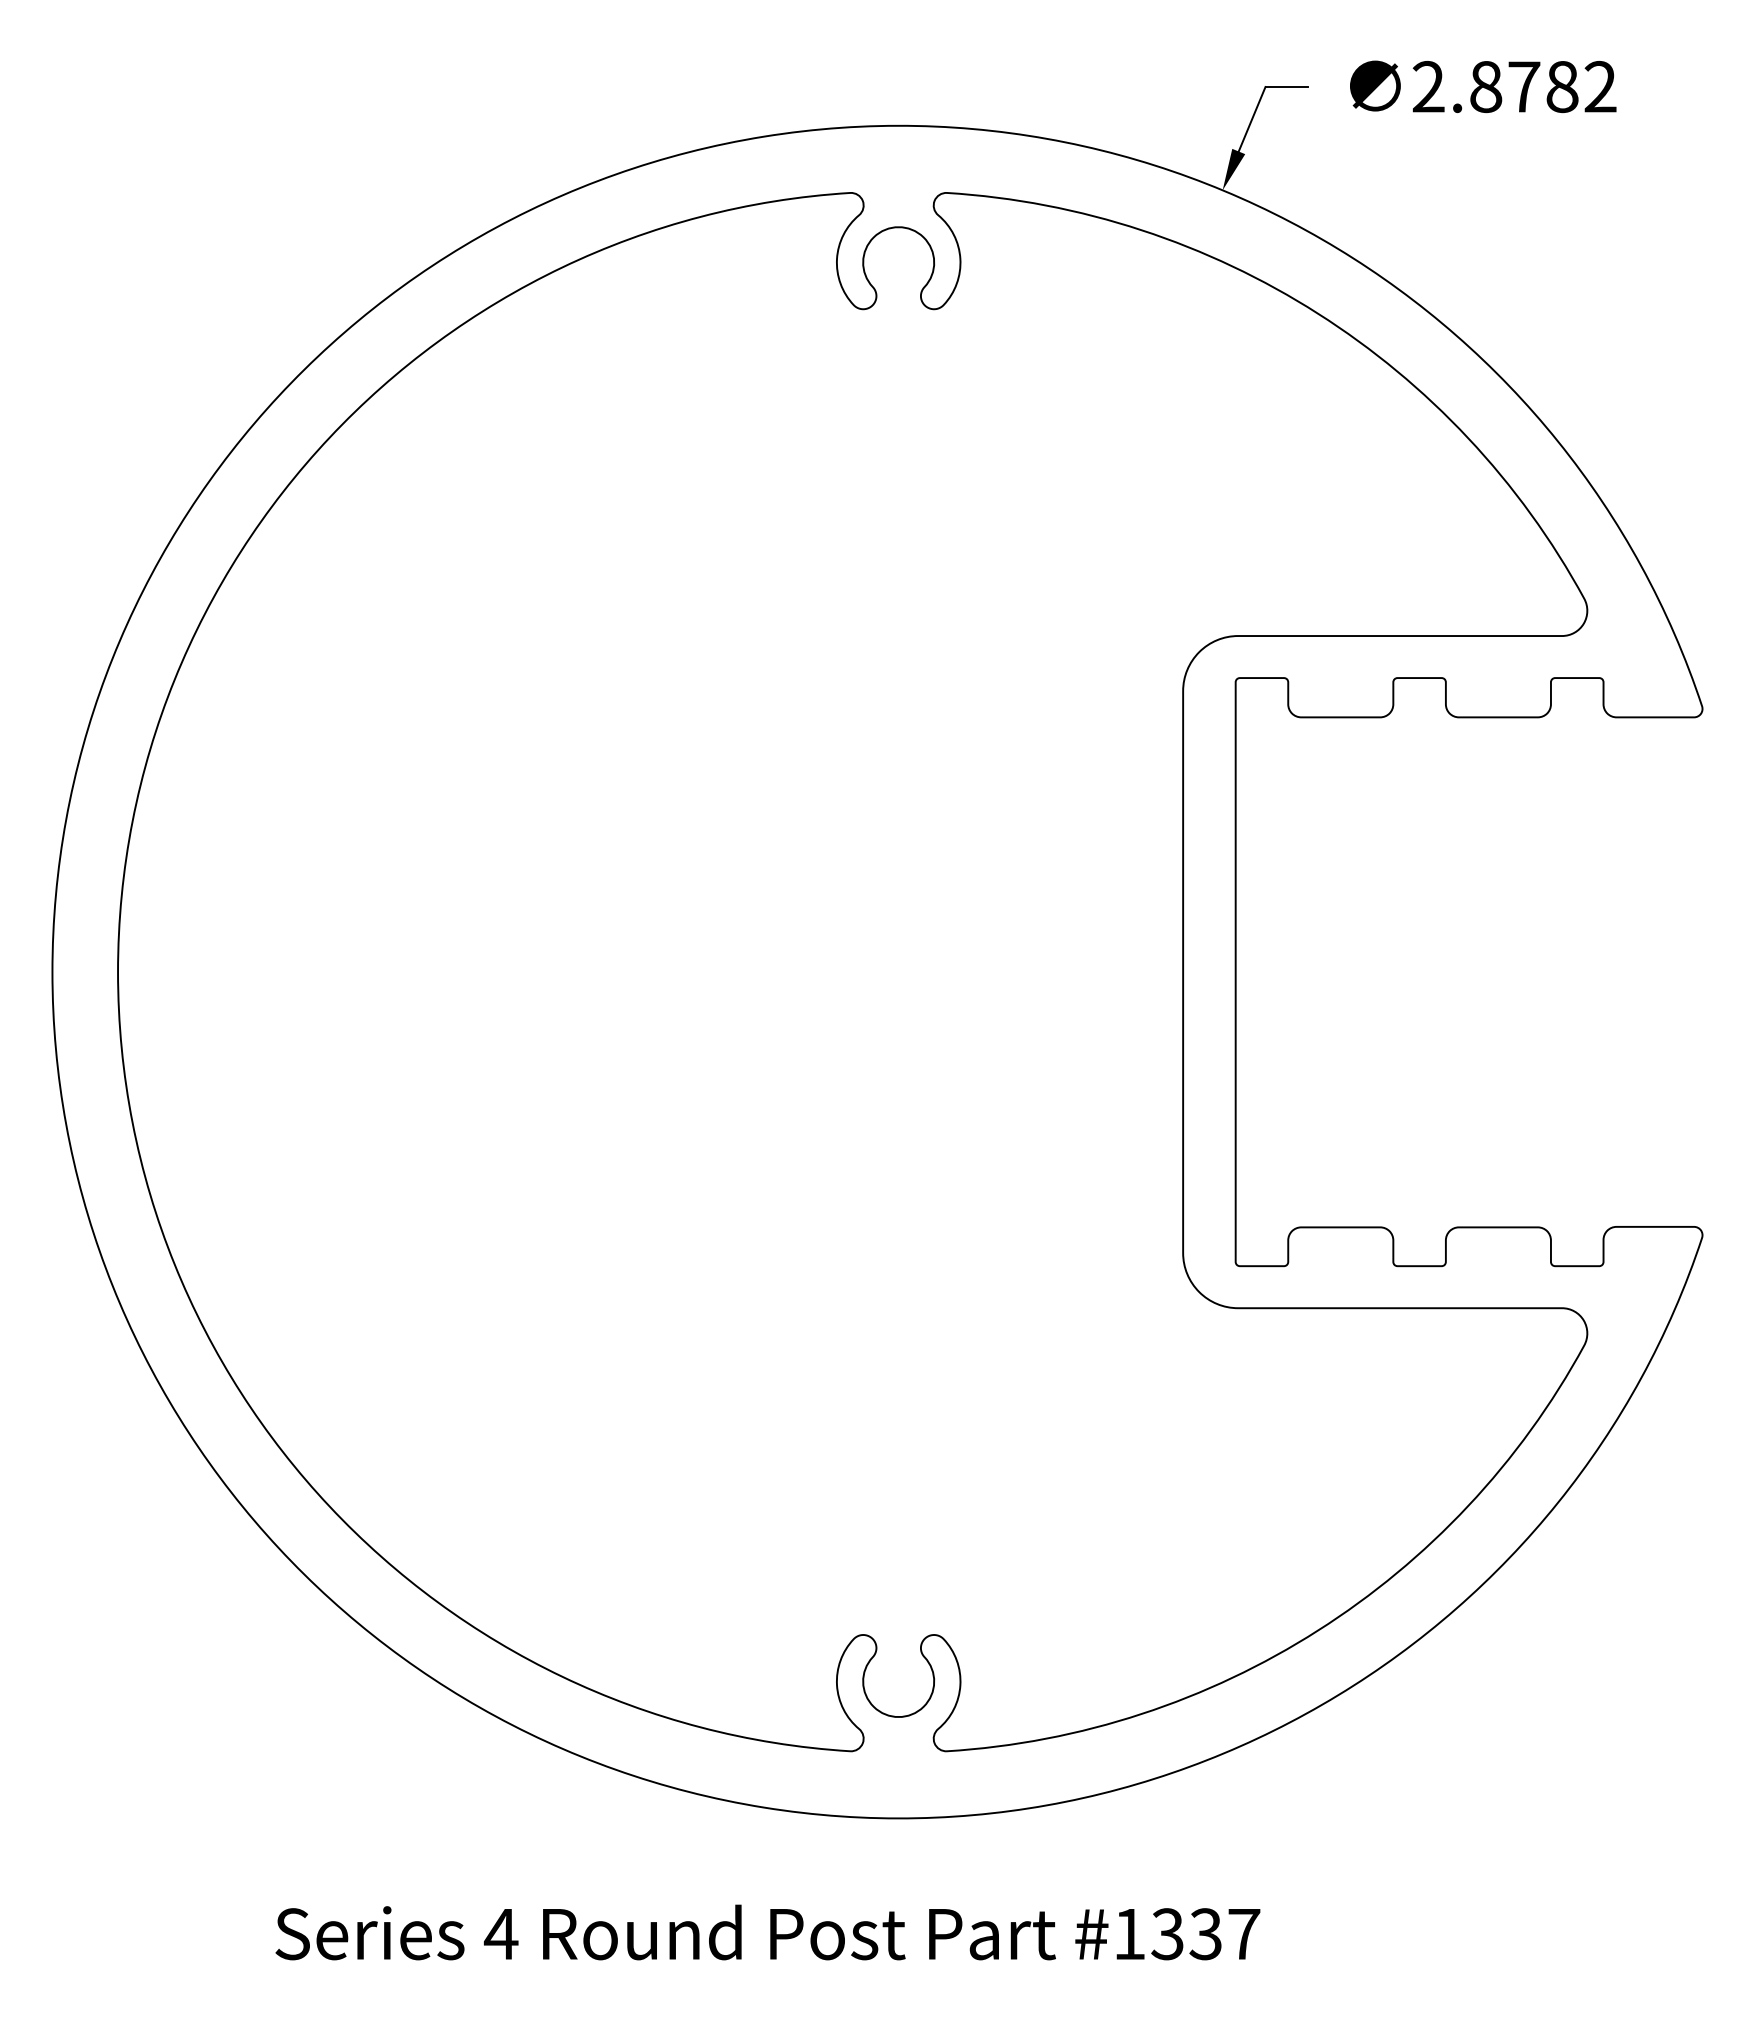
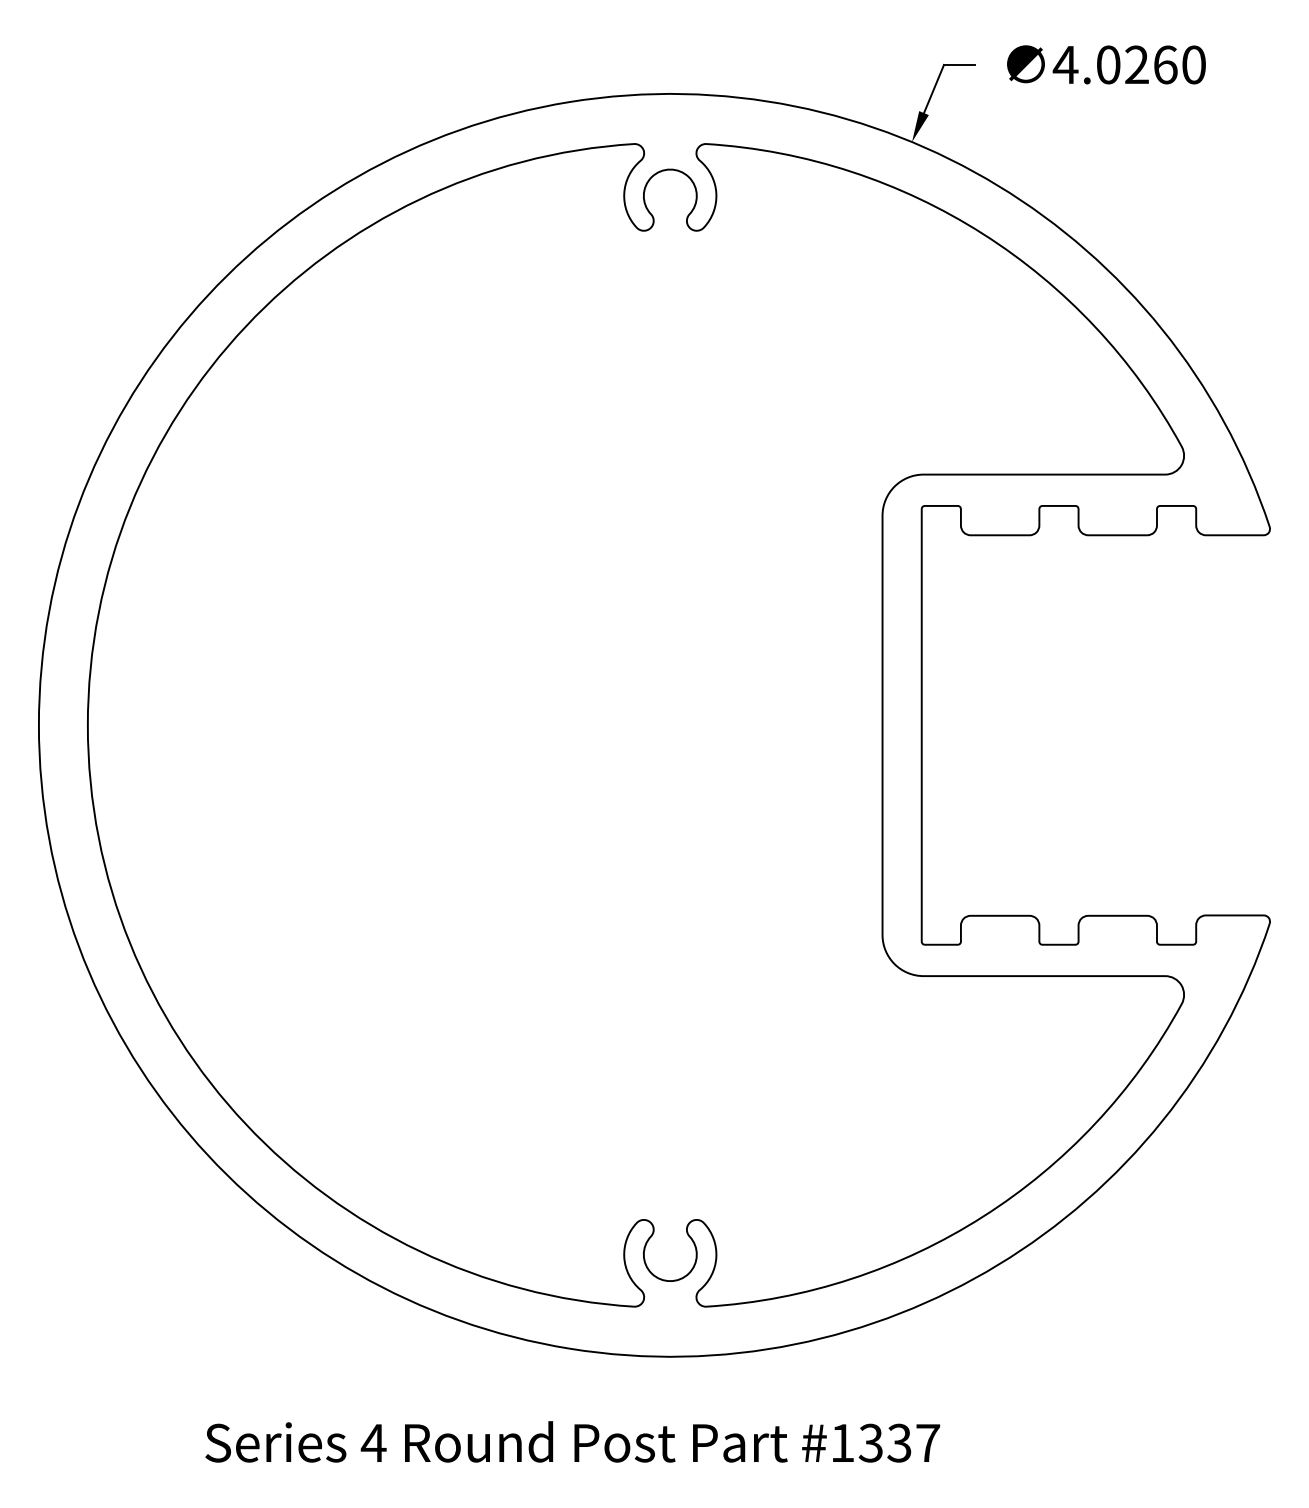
text: (1513, 86) -> (1129, 64), 2.8782 -> 4.0260

